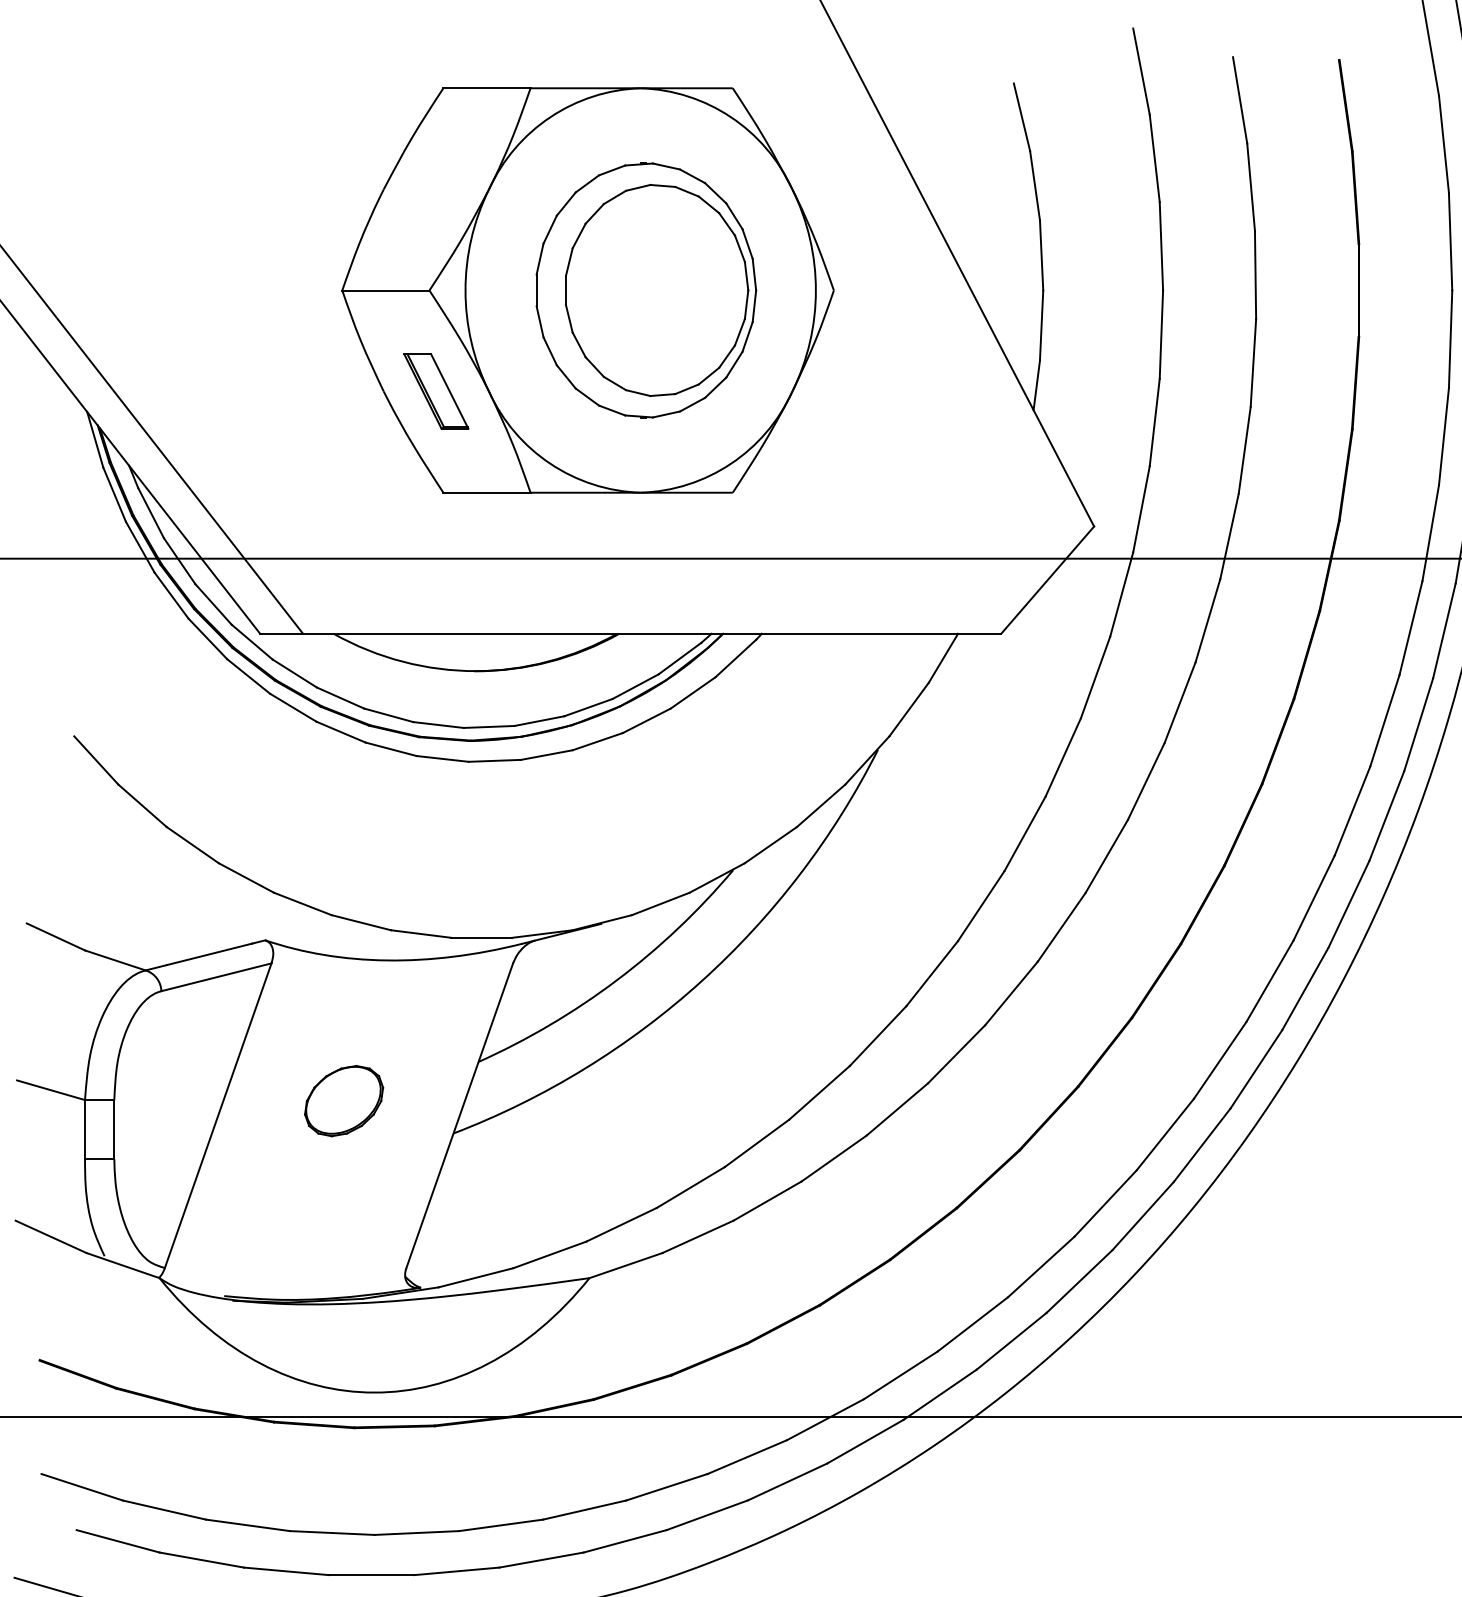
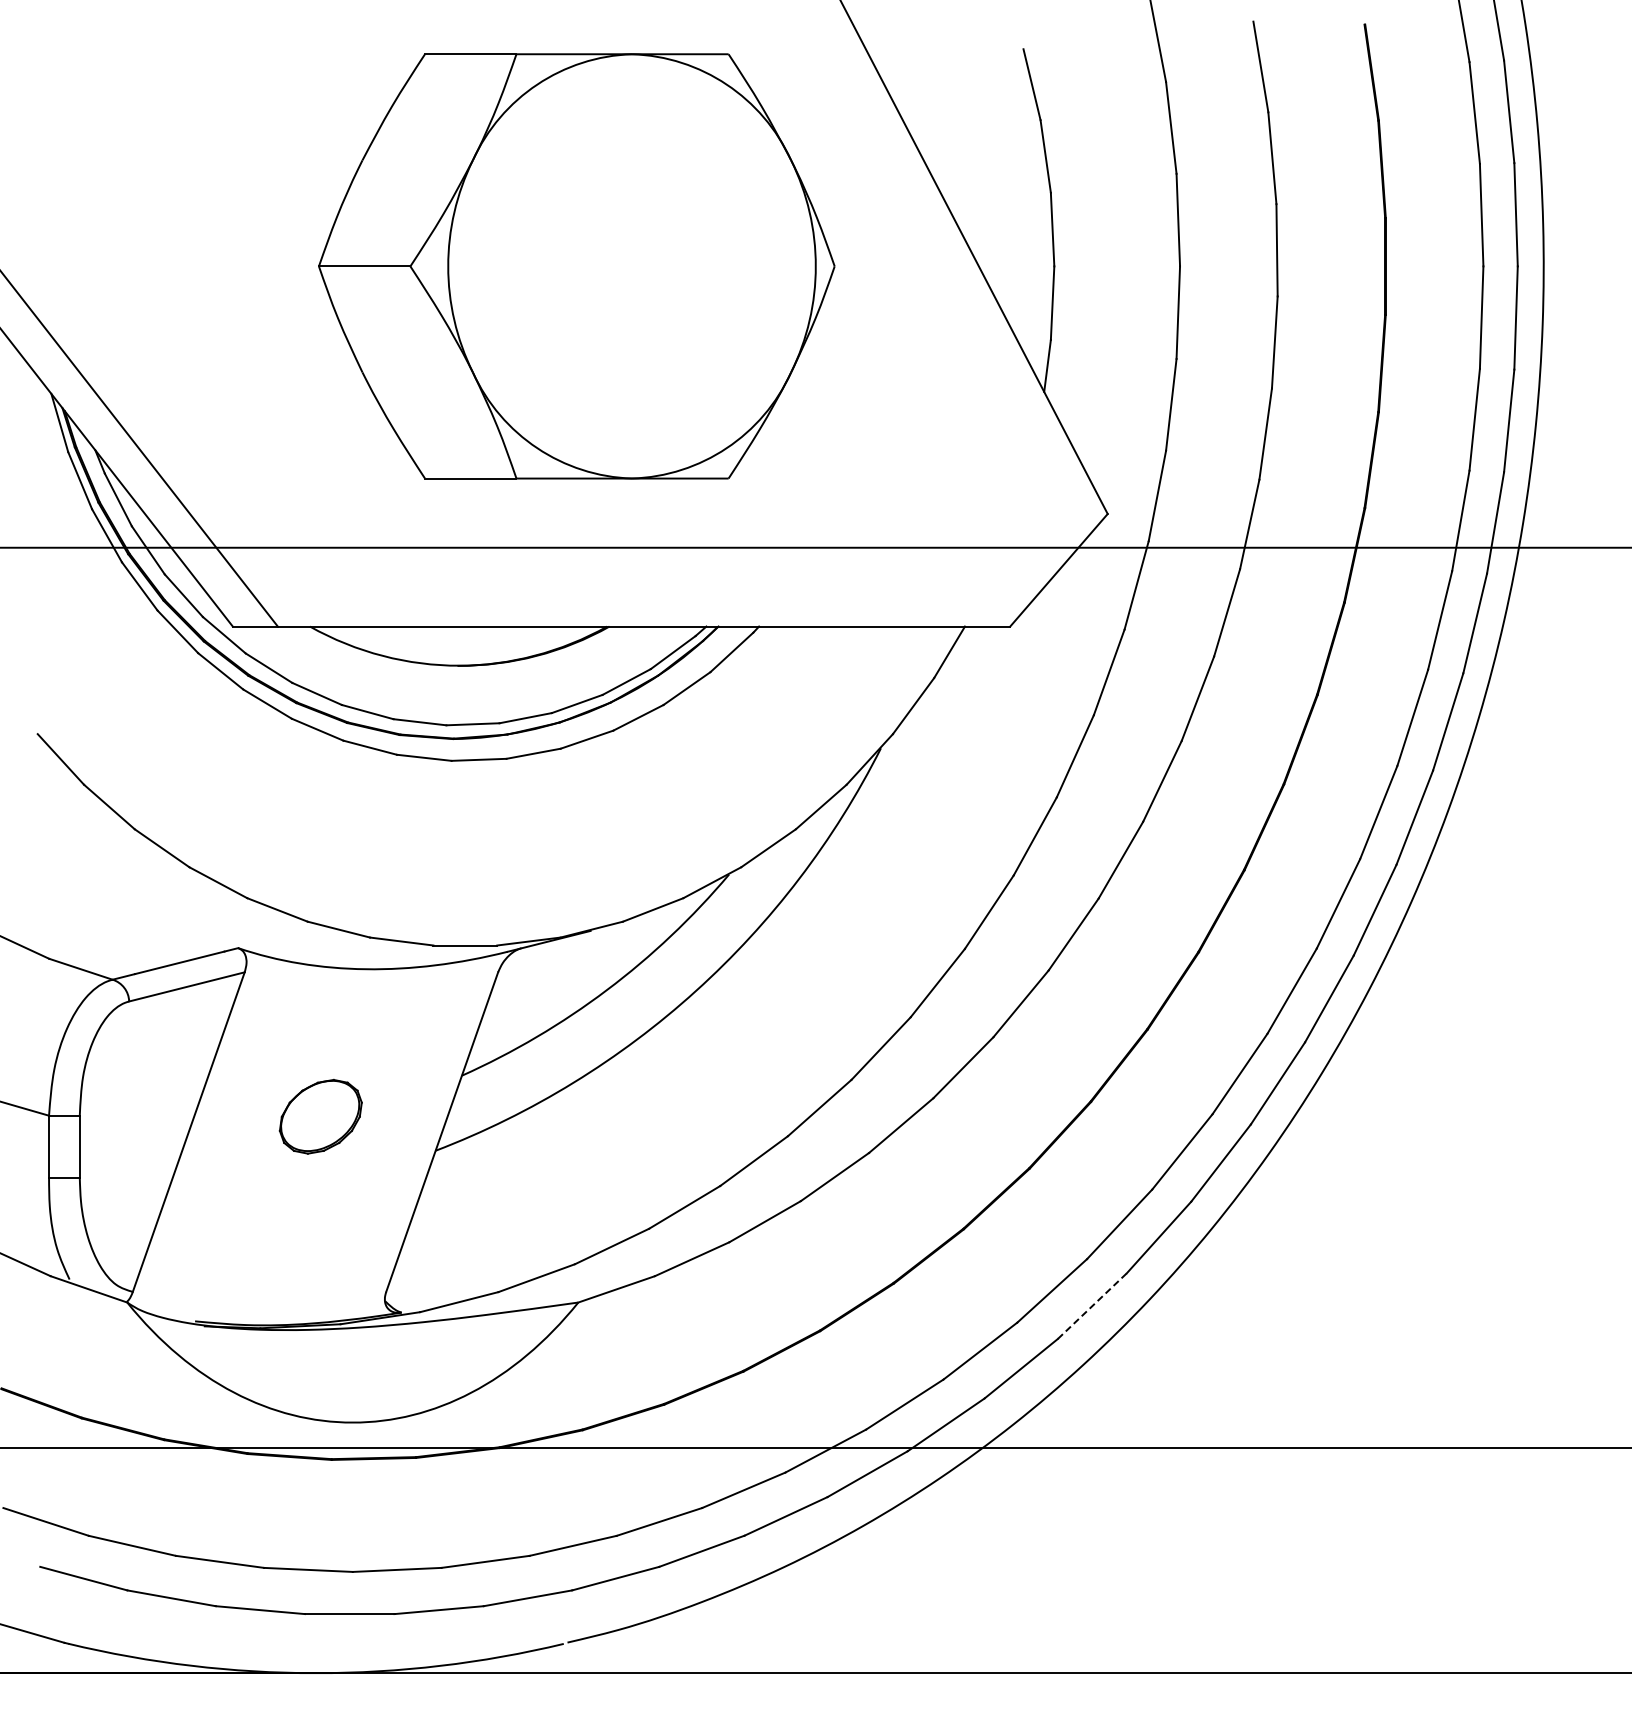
part: (645, 290) -> (637, 266), removed
part: (436, 391) -> (417, 372), removed
line: (1079, 1281) -> (1092, 1306), solid -> dashed

